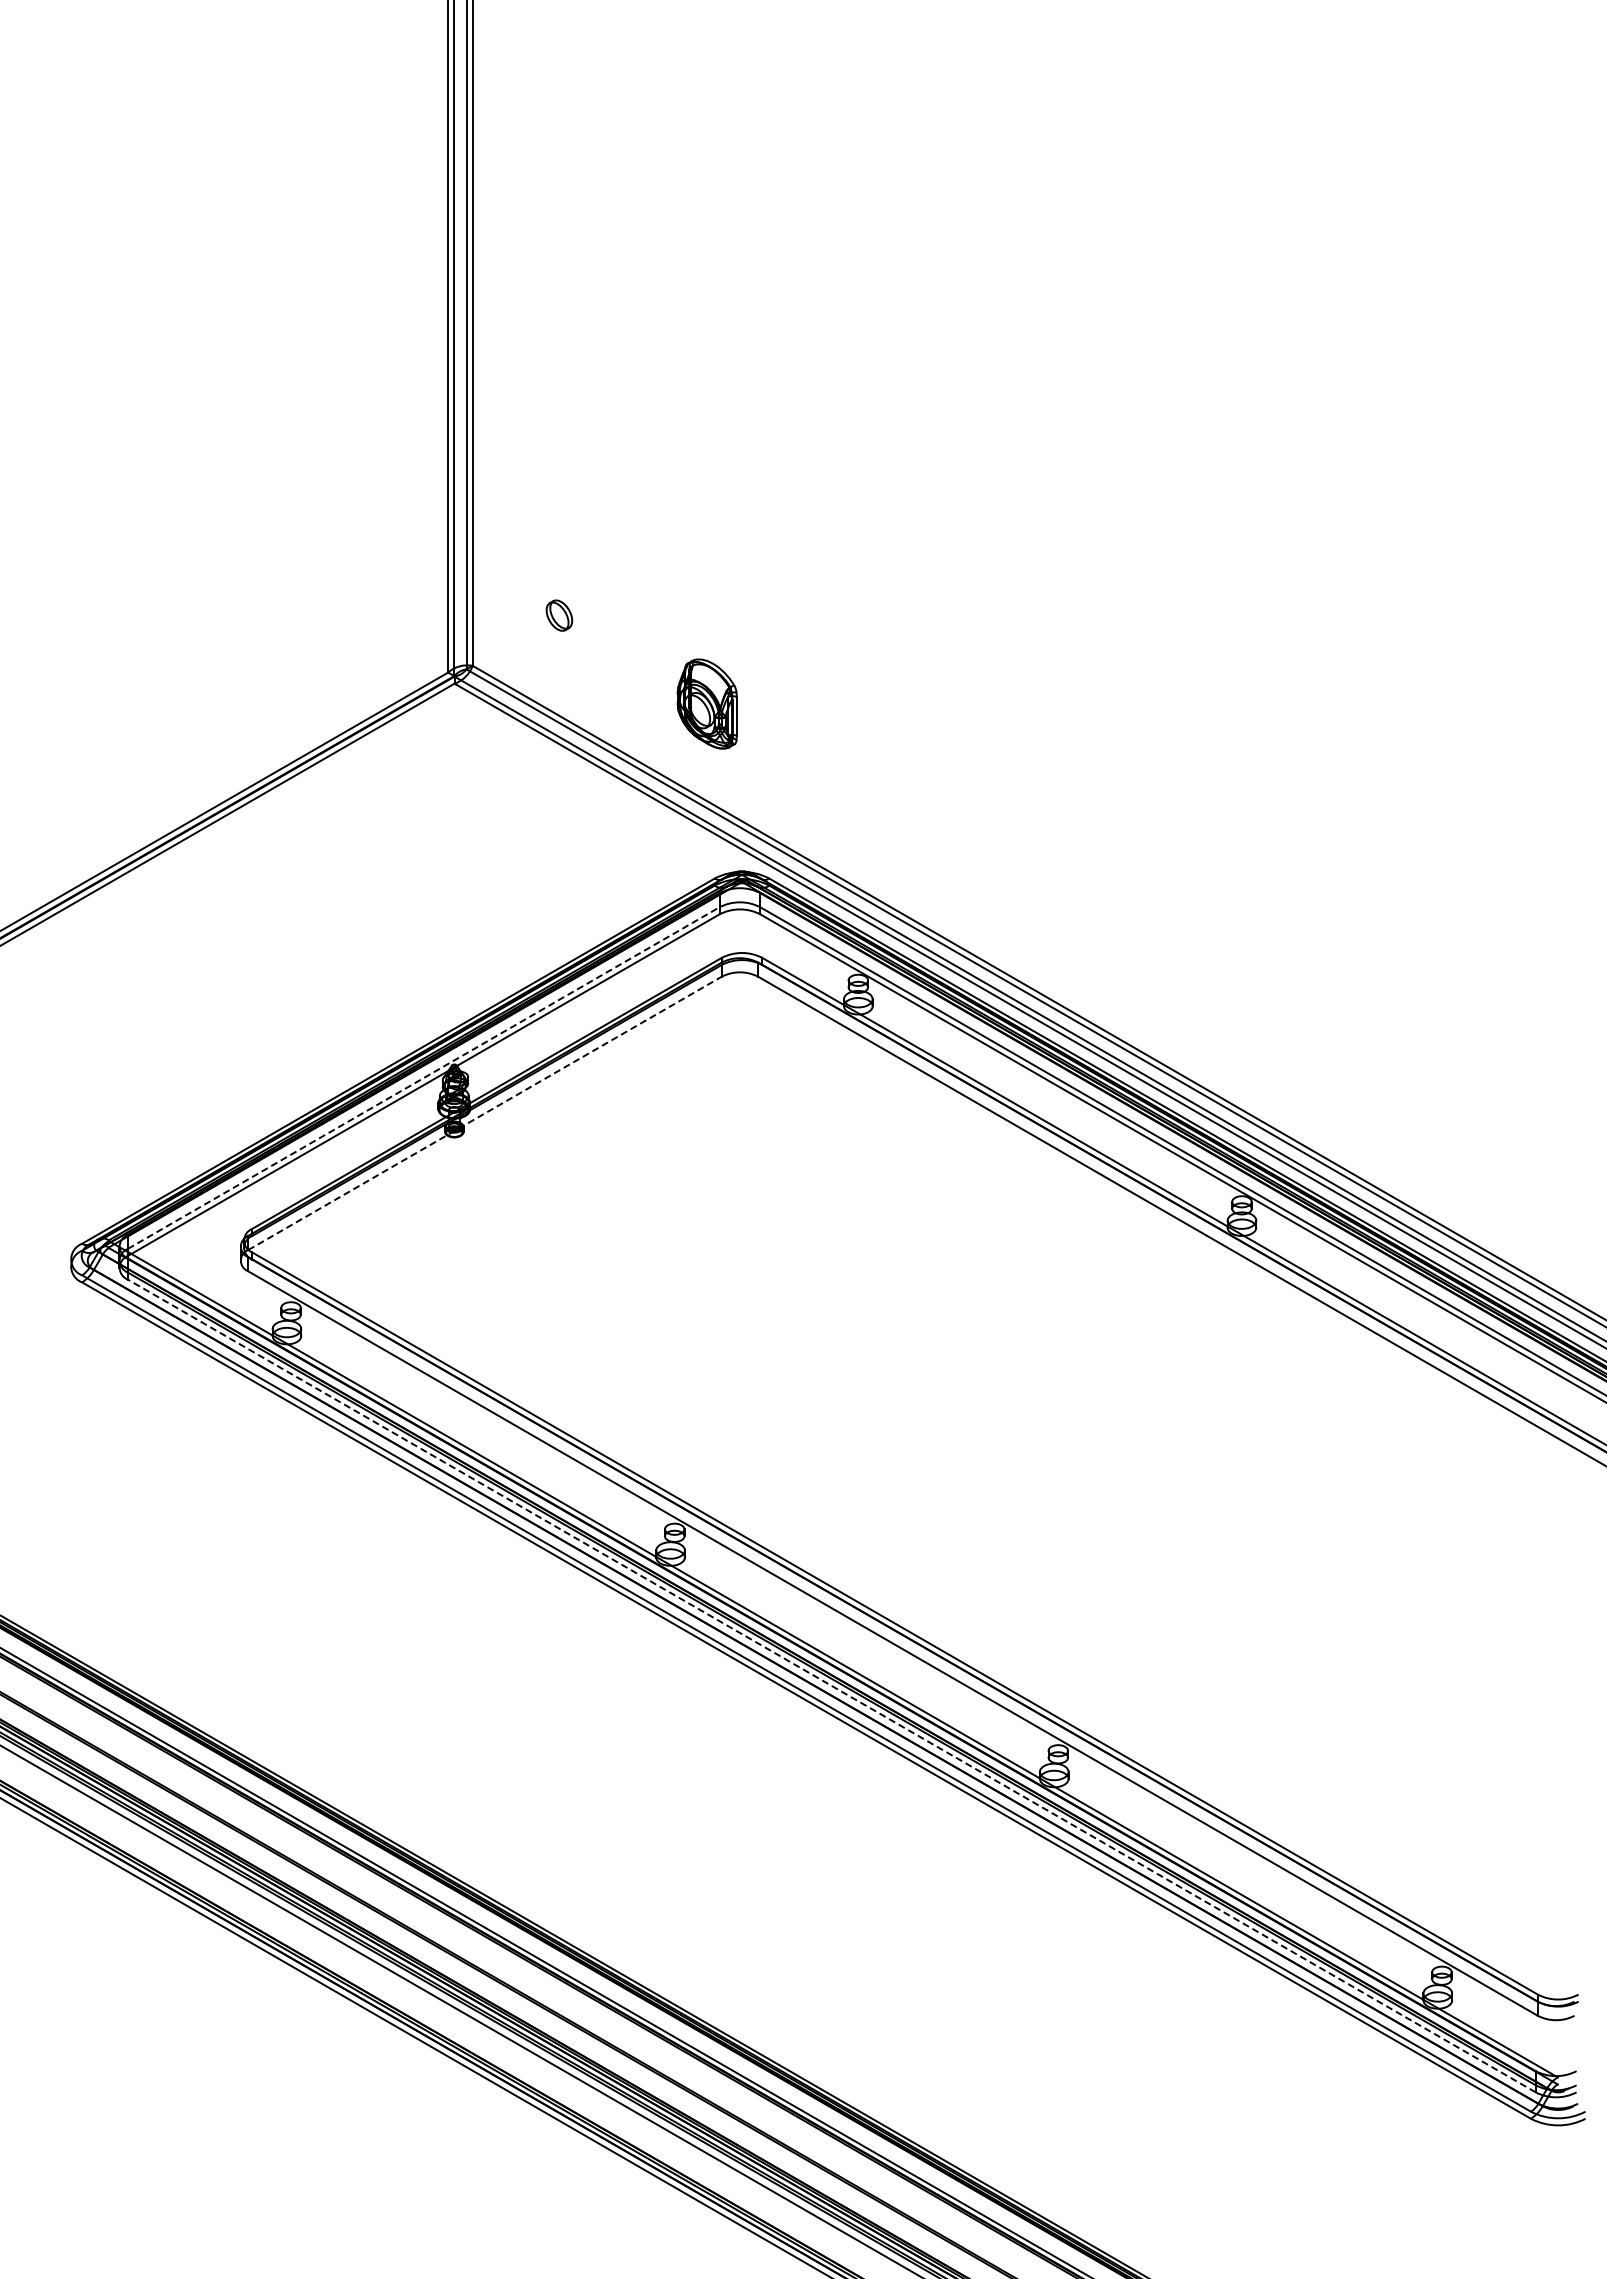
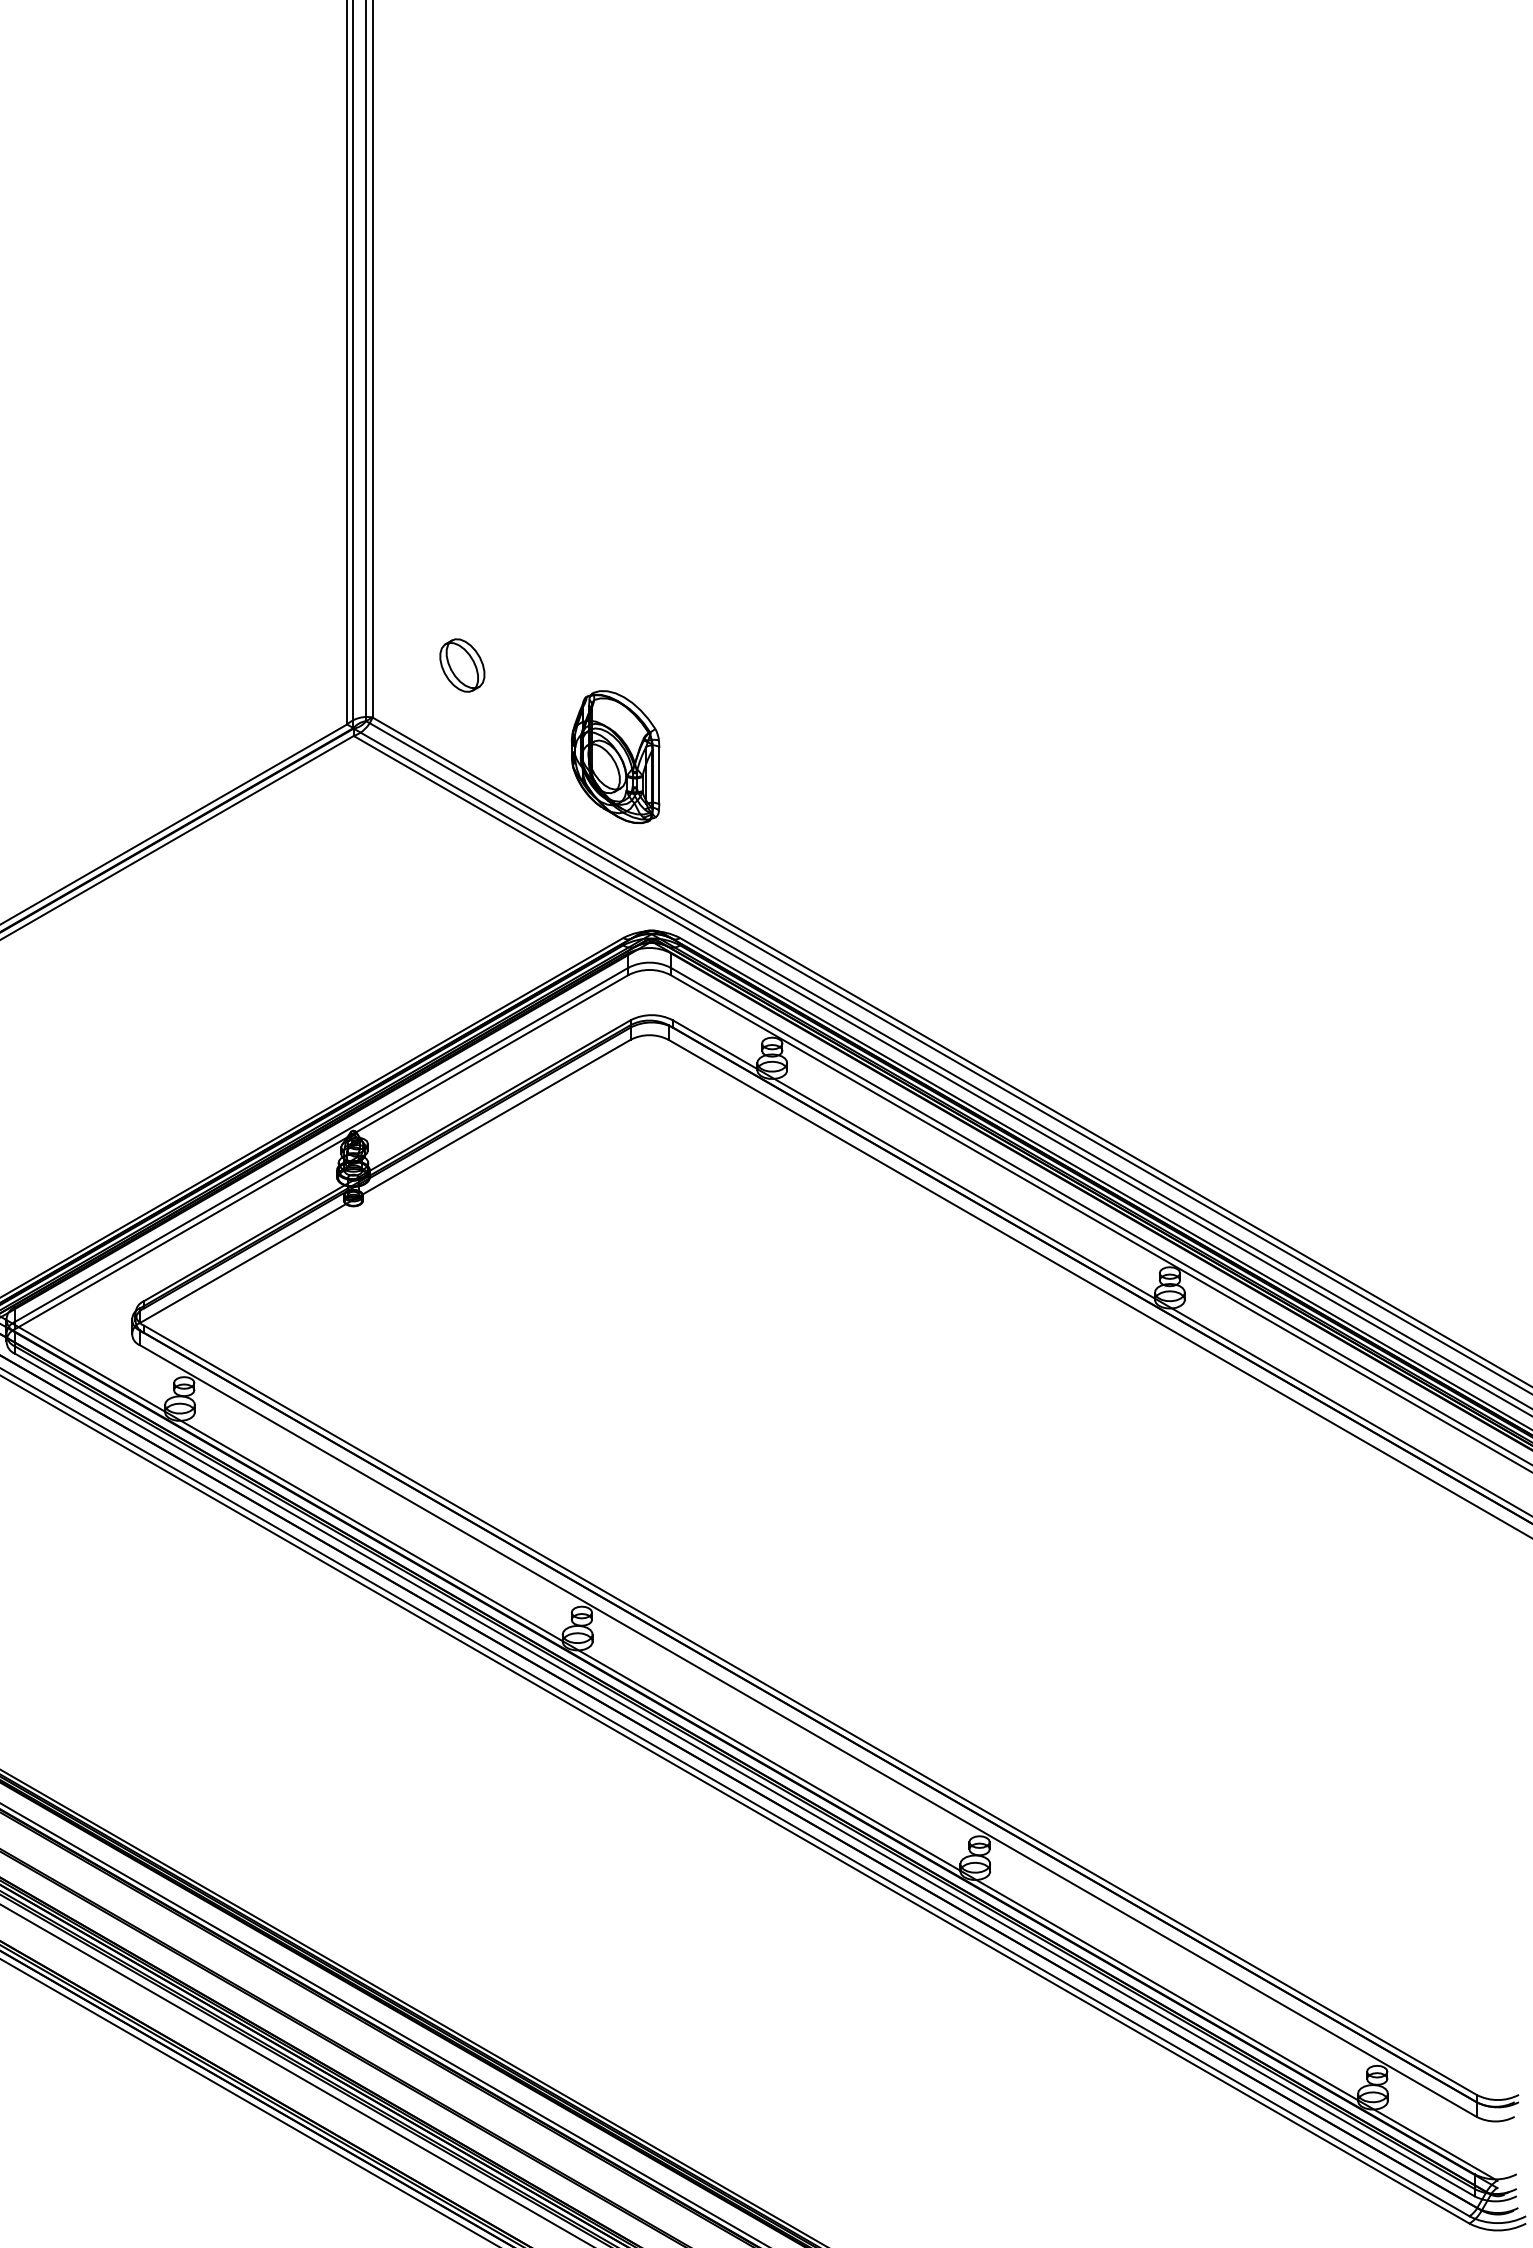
part: (559, 615) -> (462, 665), size x1.67
part: (707, 703) -> (615, 756), size x1.43
line: (423, 1078) -> (321, 1145), dashed -> solid
line: (485, 1113) -> (385, 1181), dashed -> solid
line: (831, 1685) -> (744, 1774), dashed -> solid

